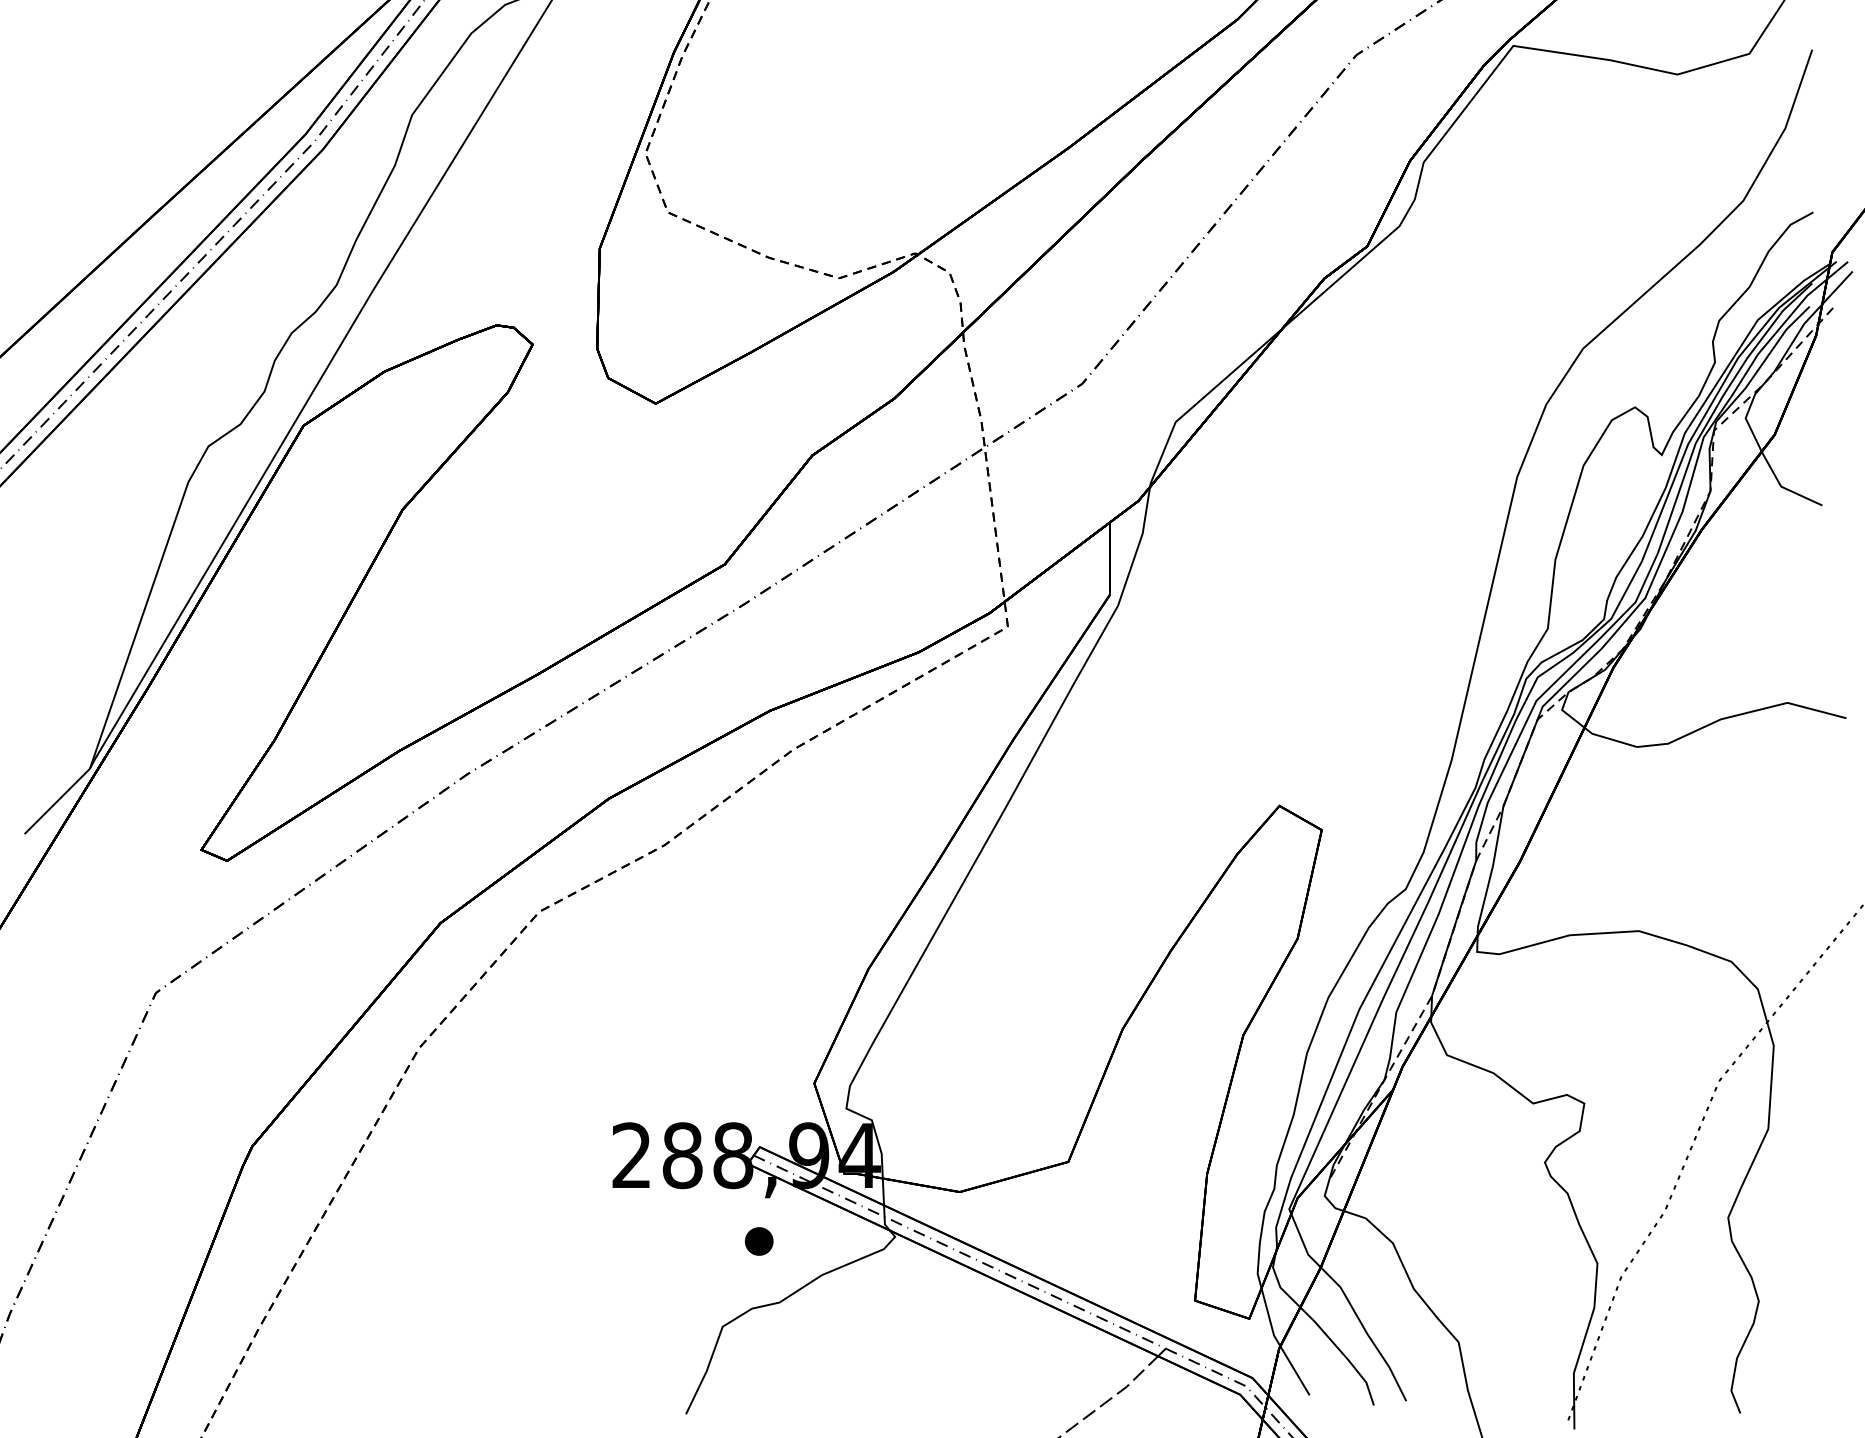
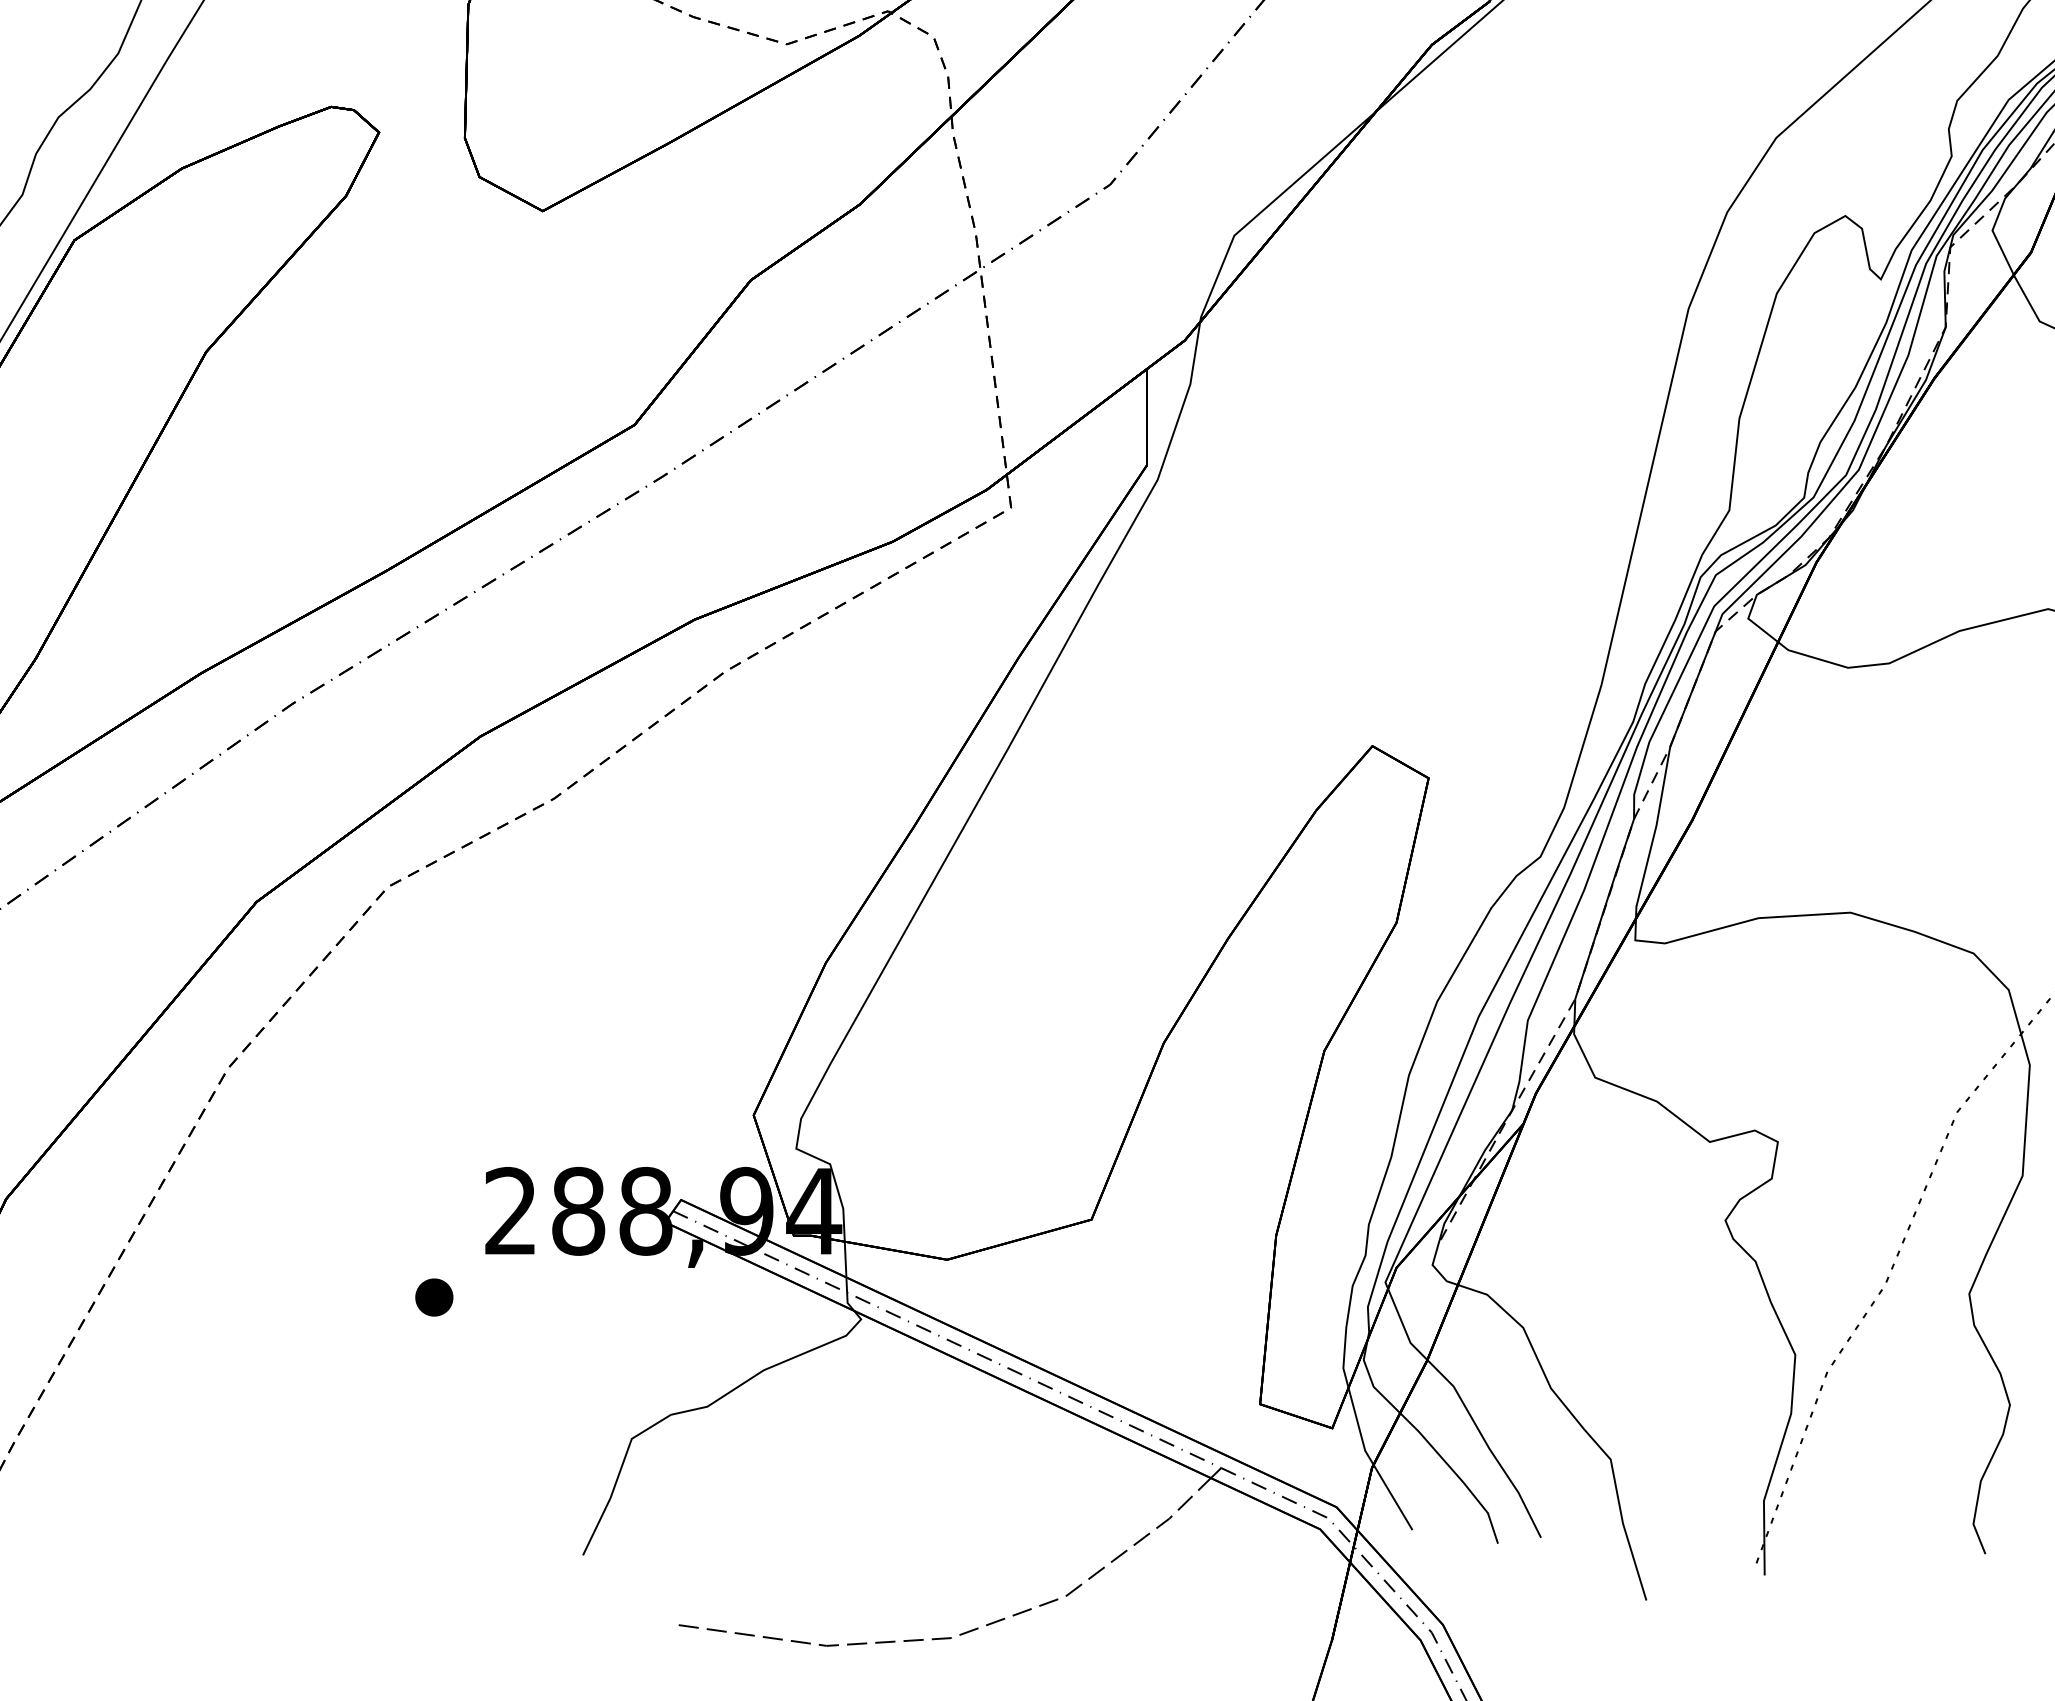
part: (759, 1241) -> (434, 1297), moved

